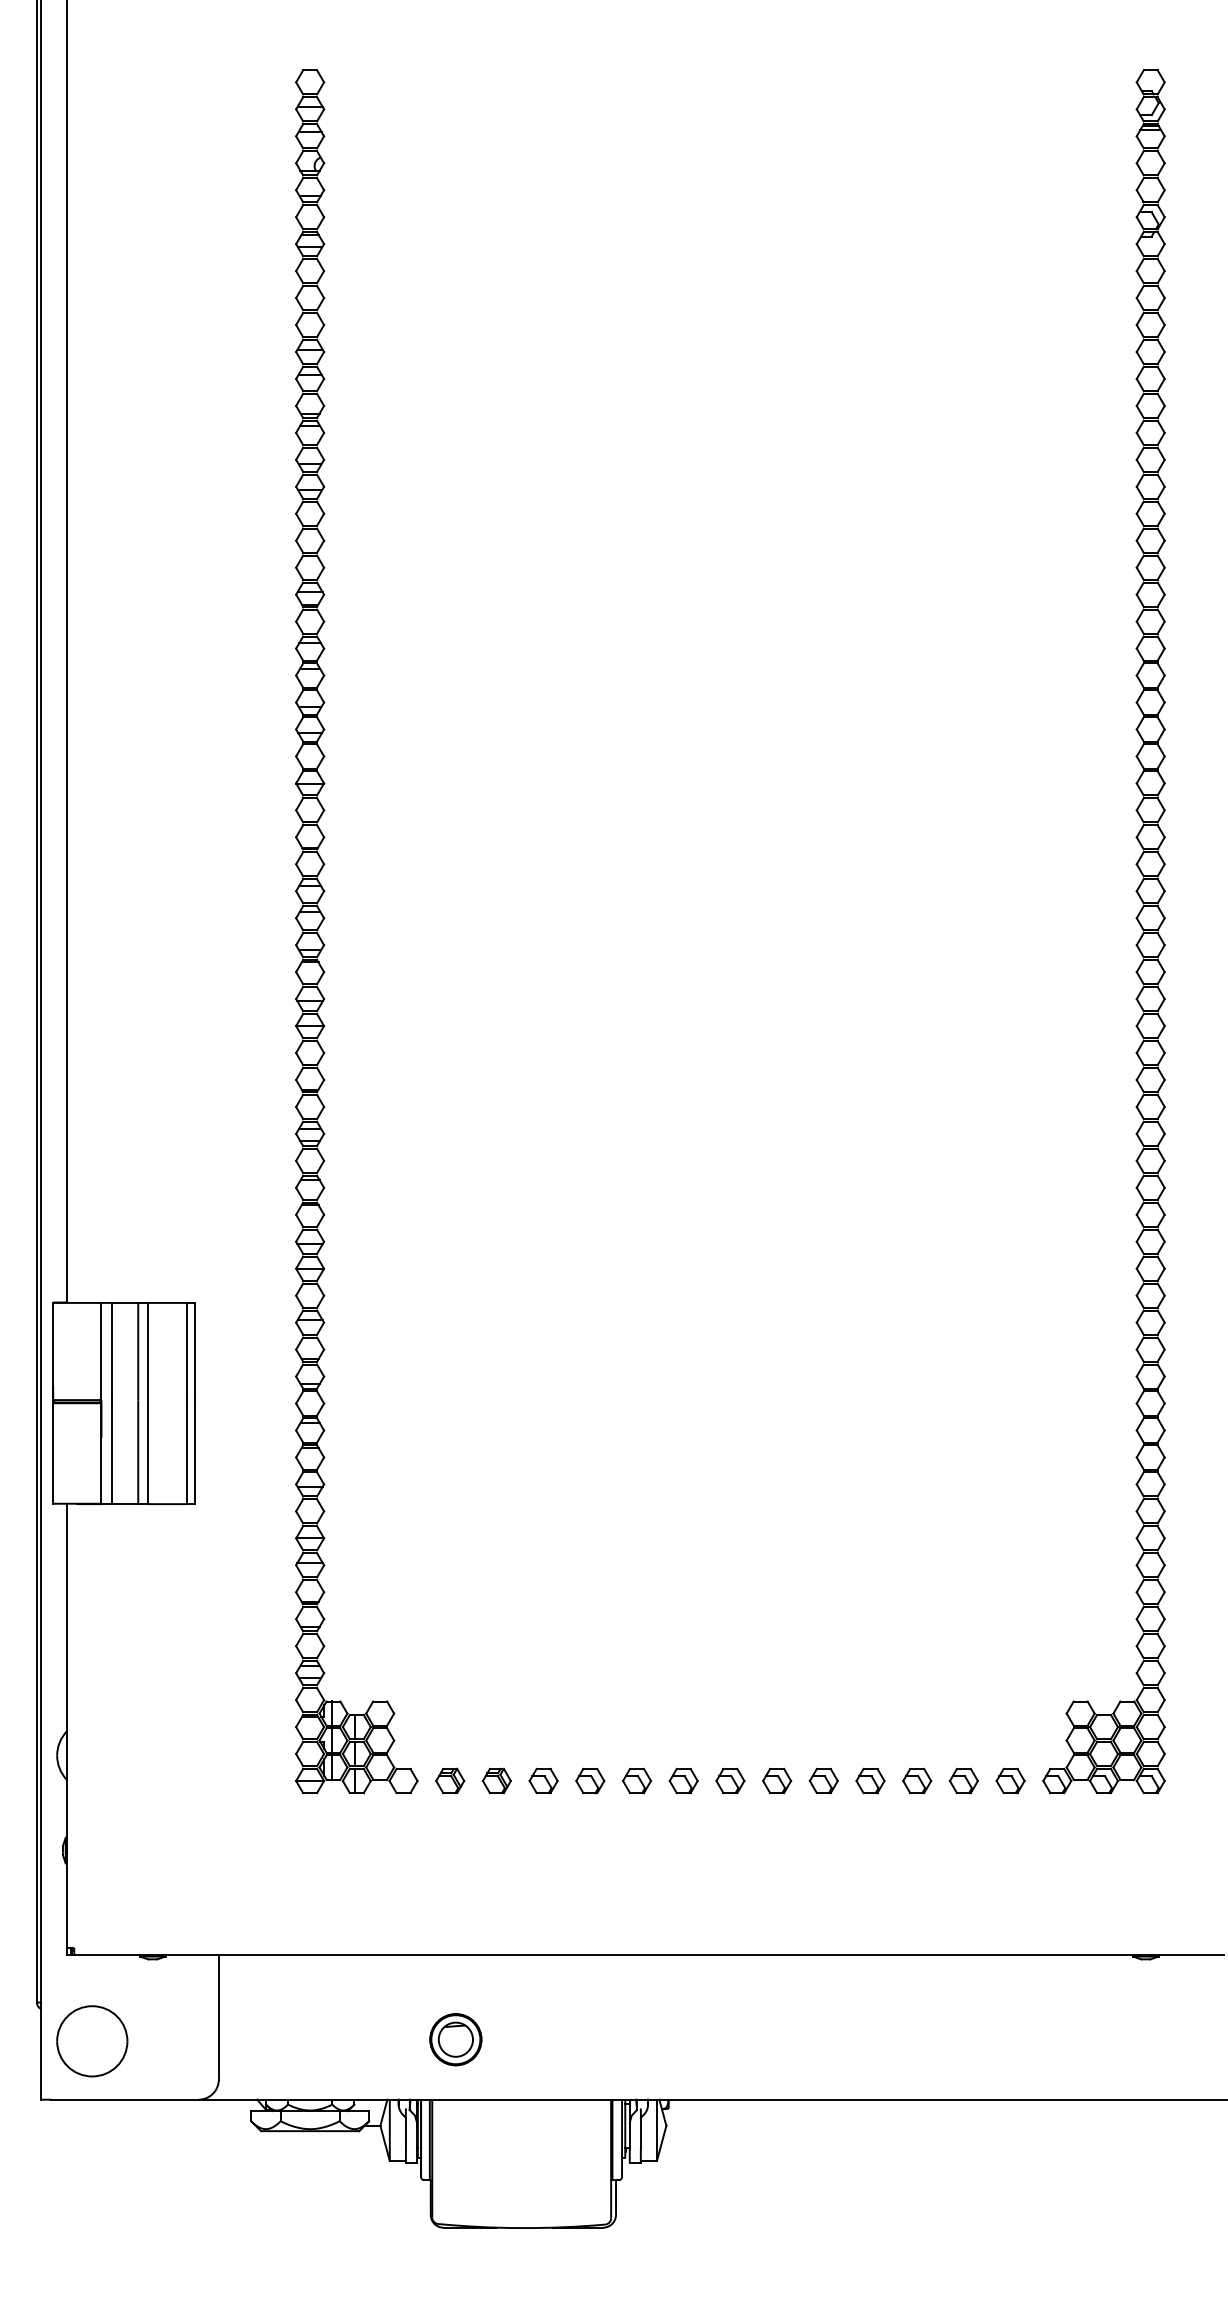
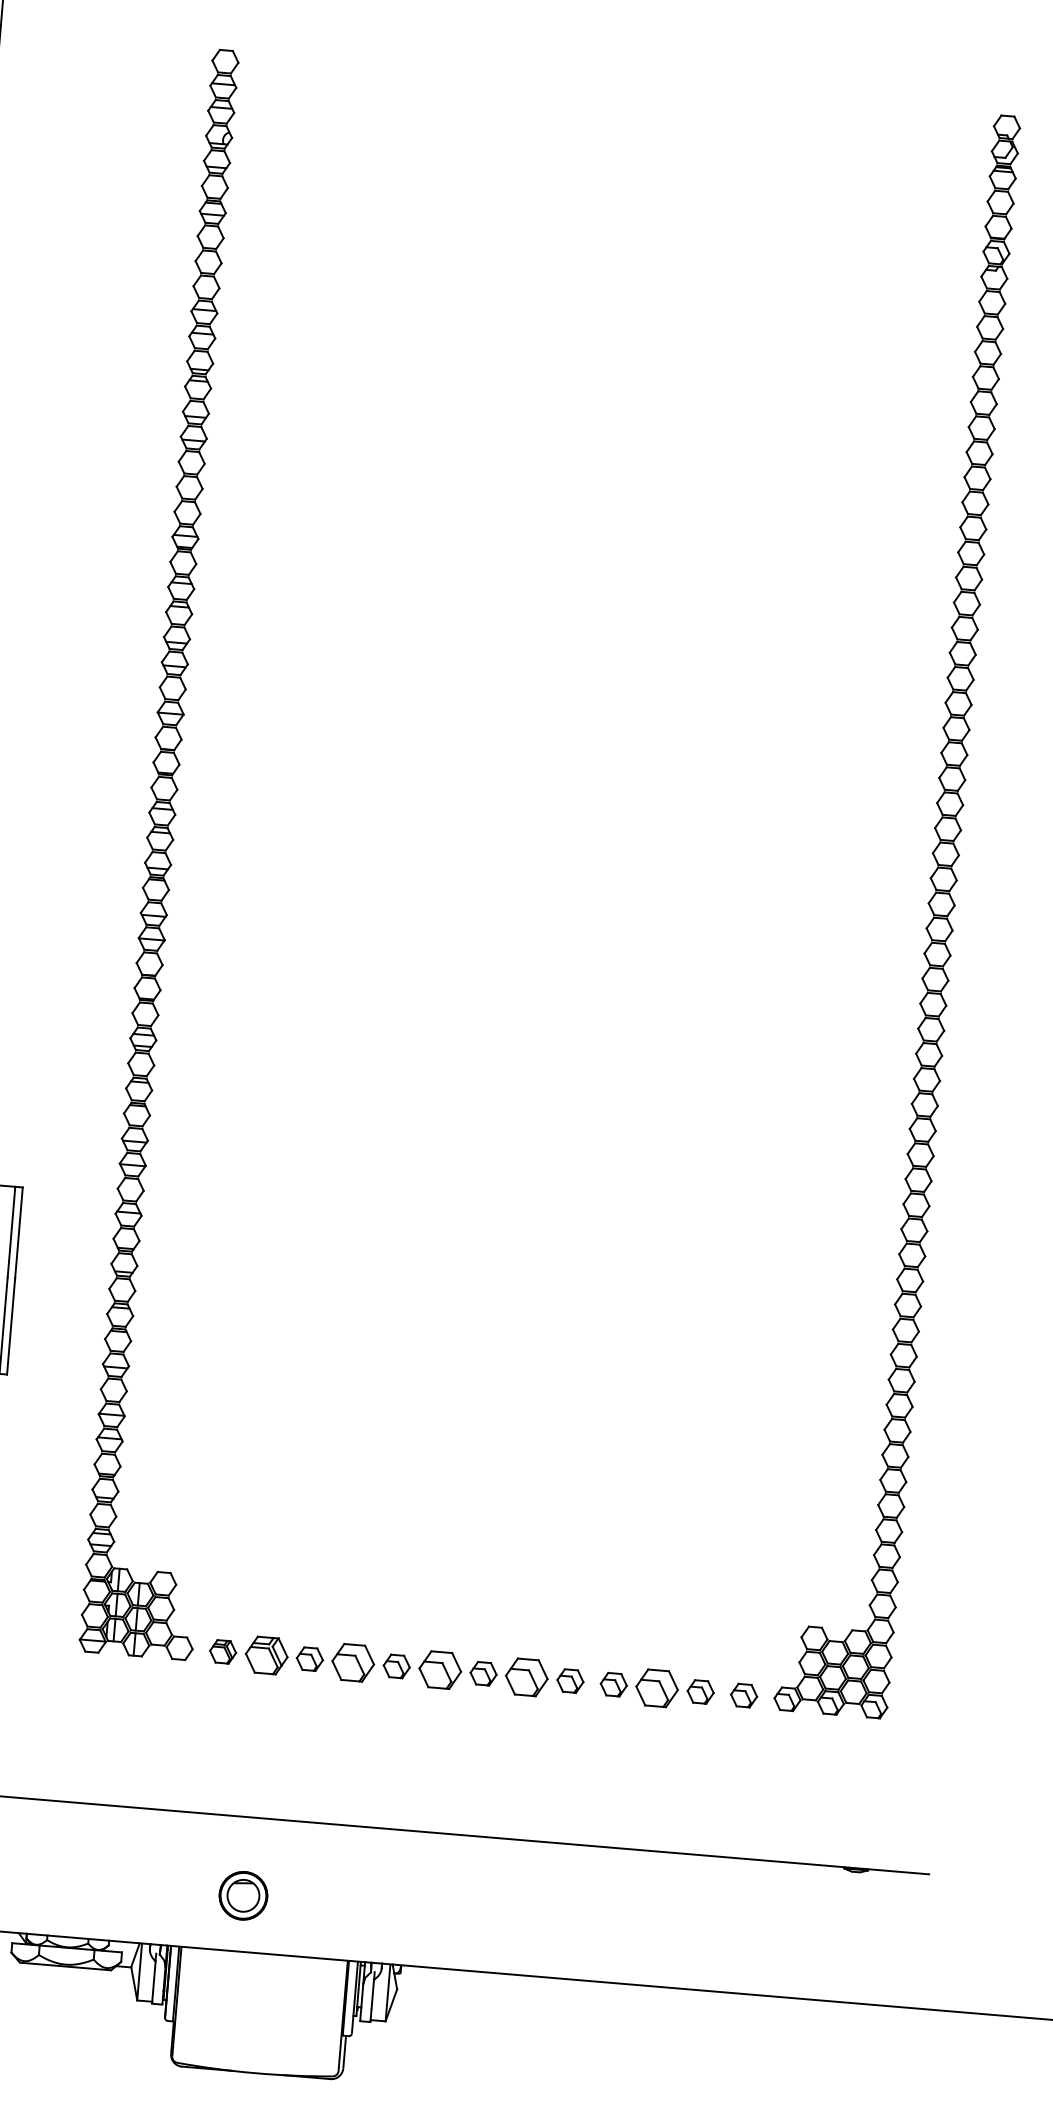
part: (496, 1780) -> (266, 1655), size x1.6
part: (590, 1780) -> (353, 1662), size x1.6
part: (683, 1780) -> (440, 1669), size x1.6
part: (777, 1780) -> (527, 1676), size x1.6
part: (917, 1780) -> (657, 1687), size x1.6
part: (455, 2039) -> (243, 1895), moved

